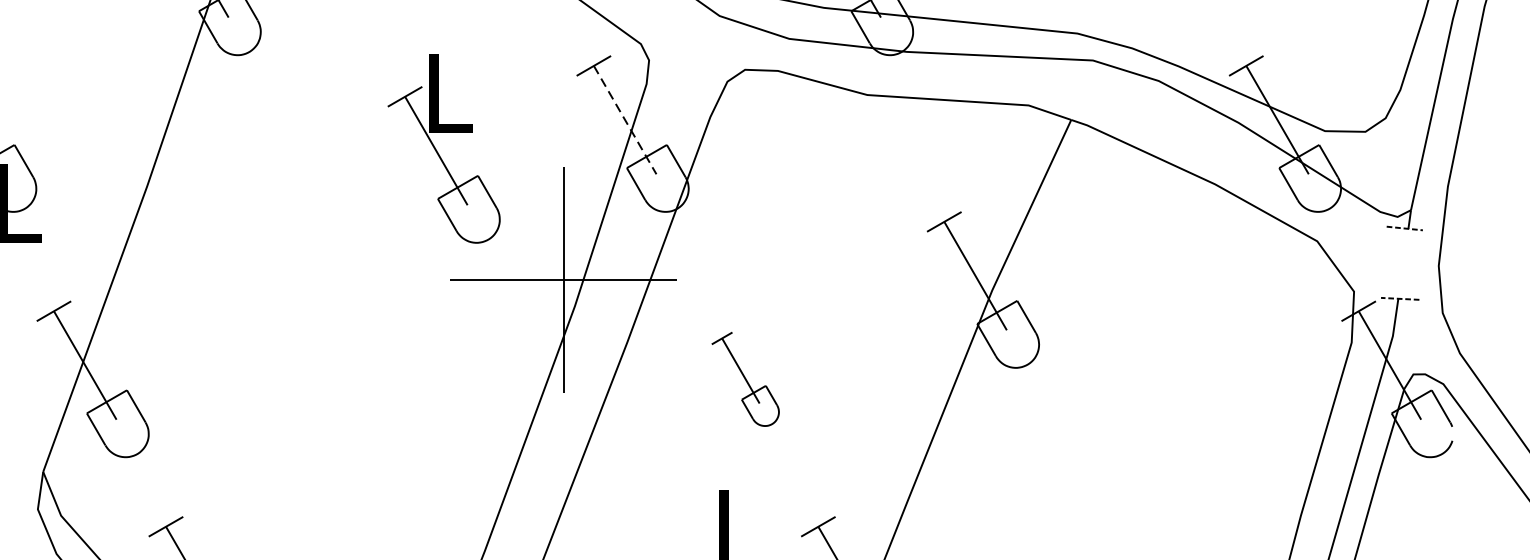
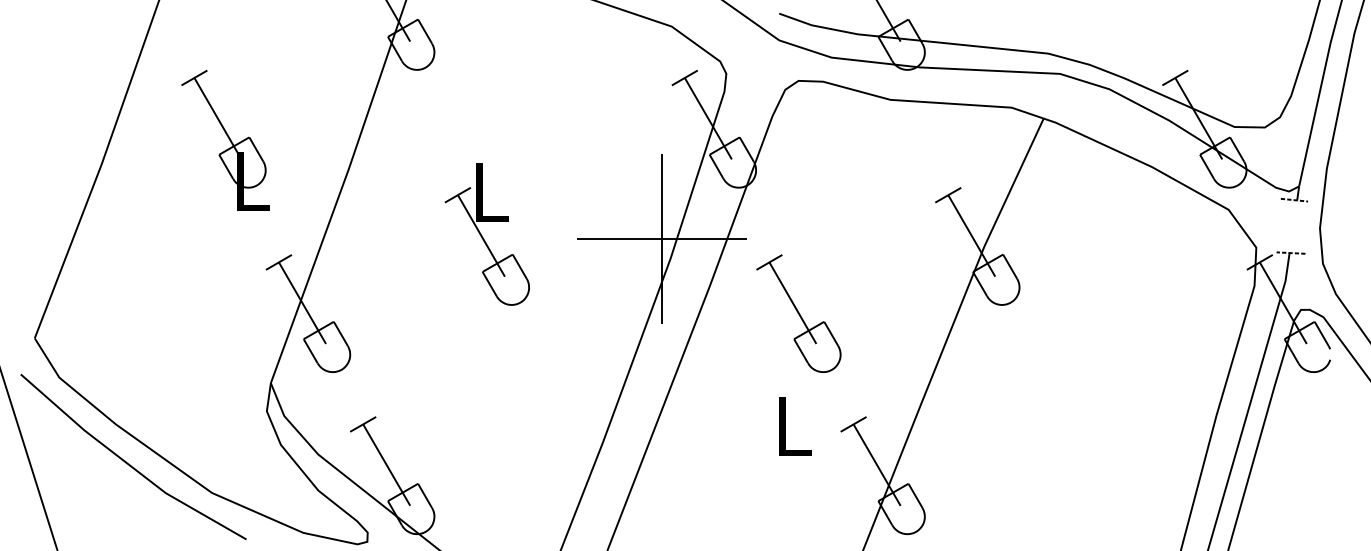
line: (625, 121) -> (708, 119), dashed -> solid
part: (443, 149) -> (486, 234), moved
part: (745, 379) -> (798, 313), size x1.67

